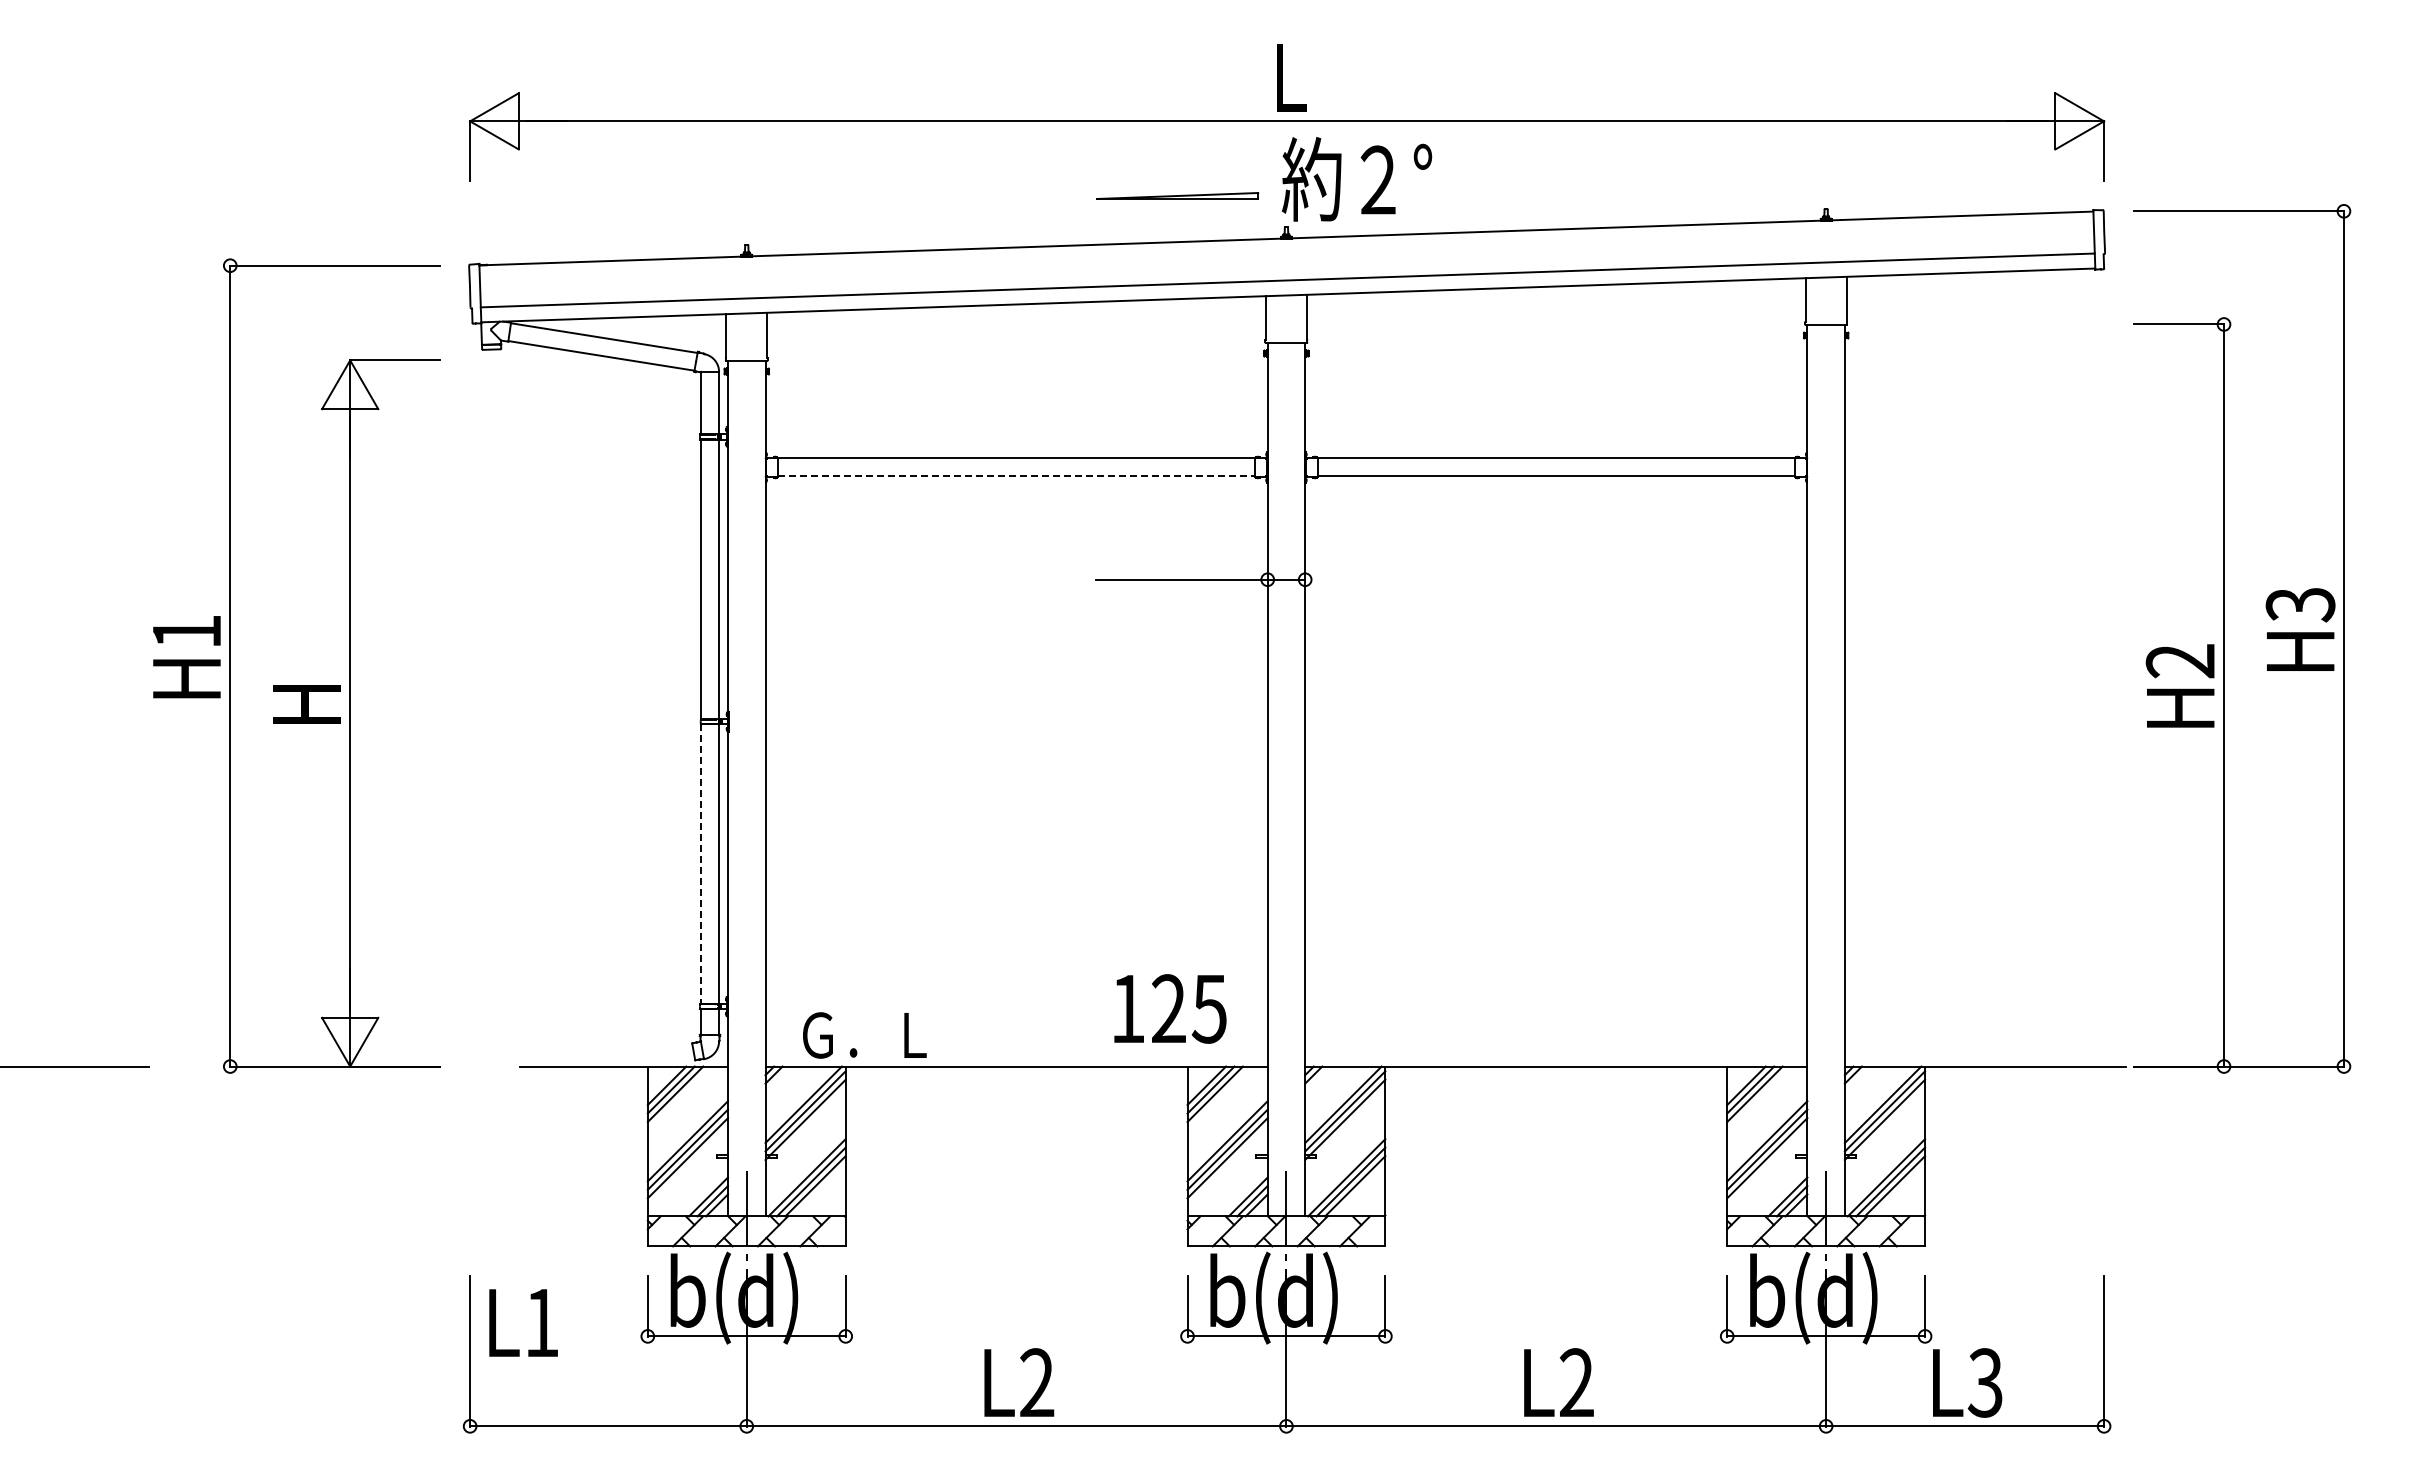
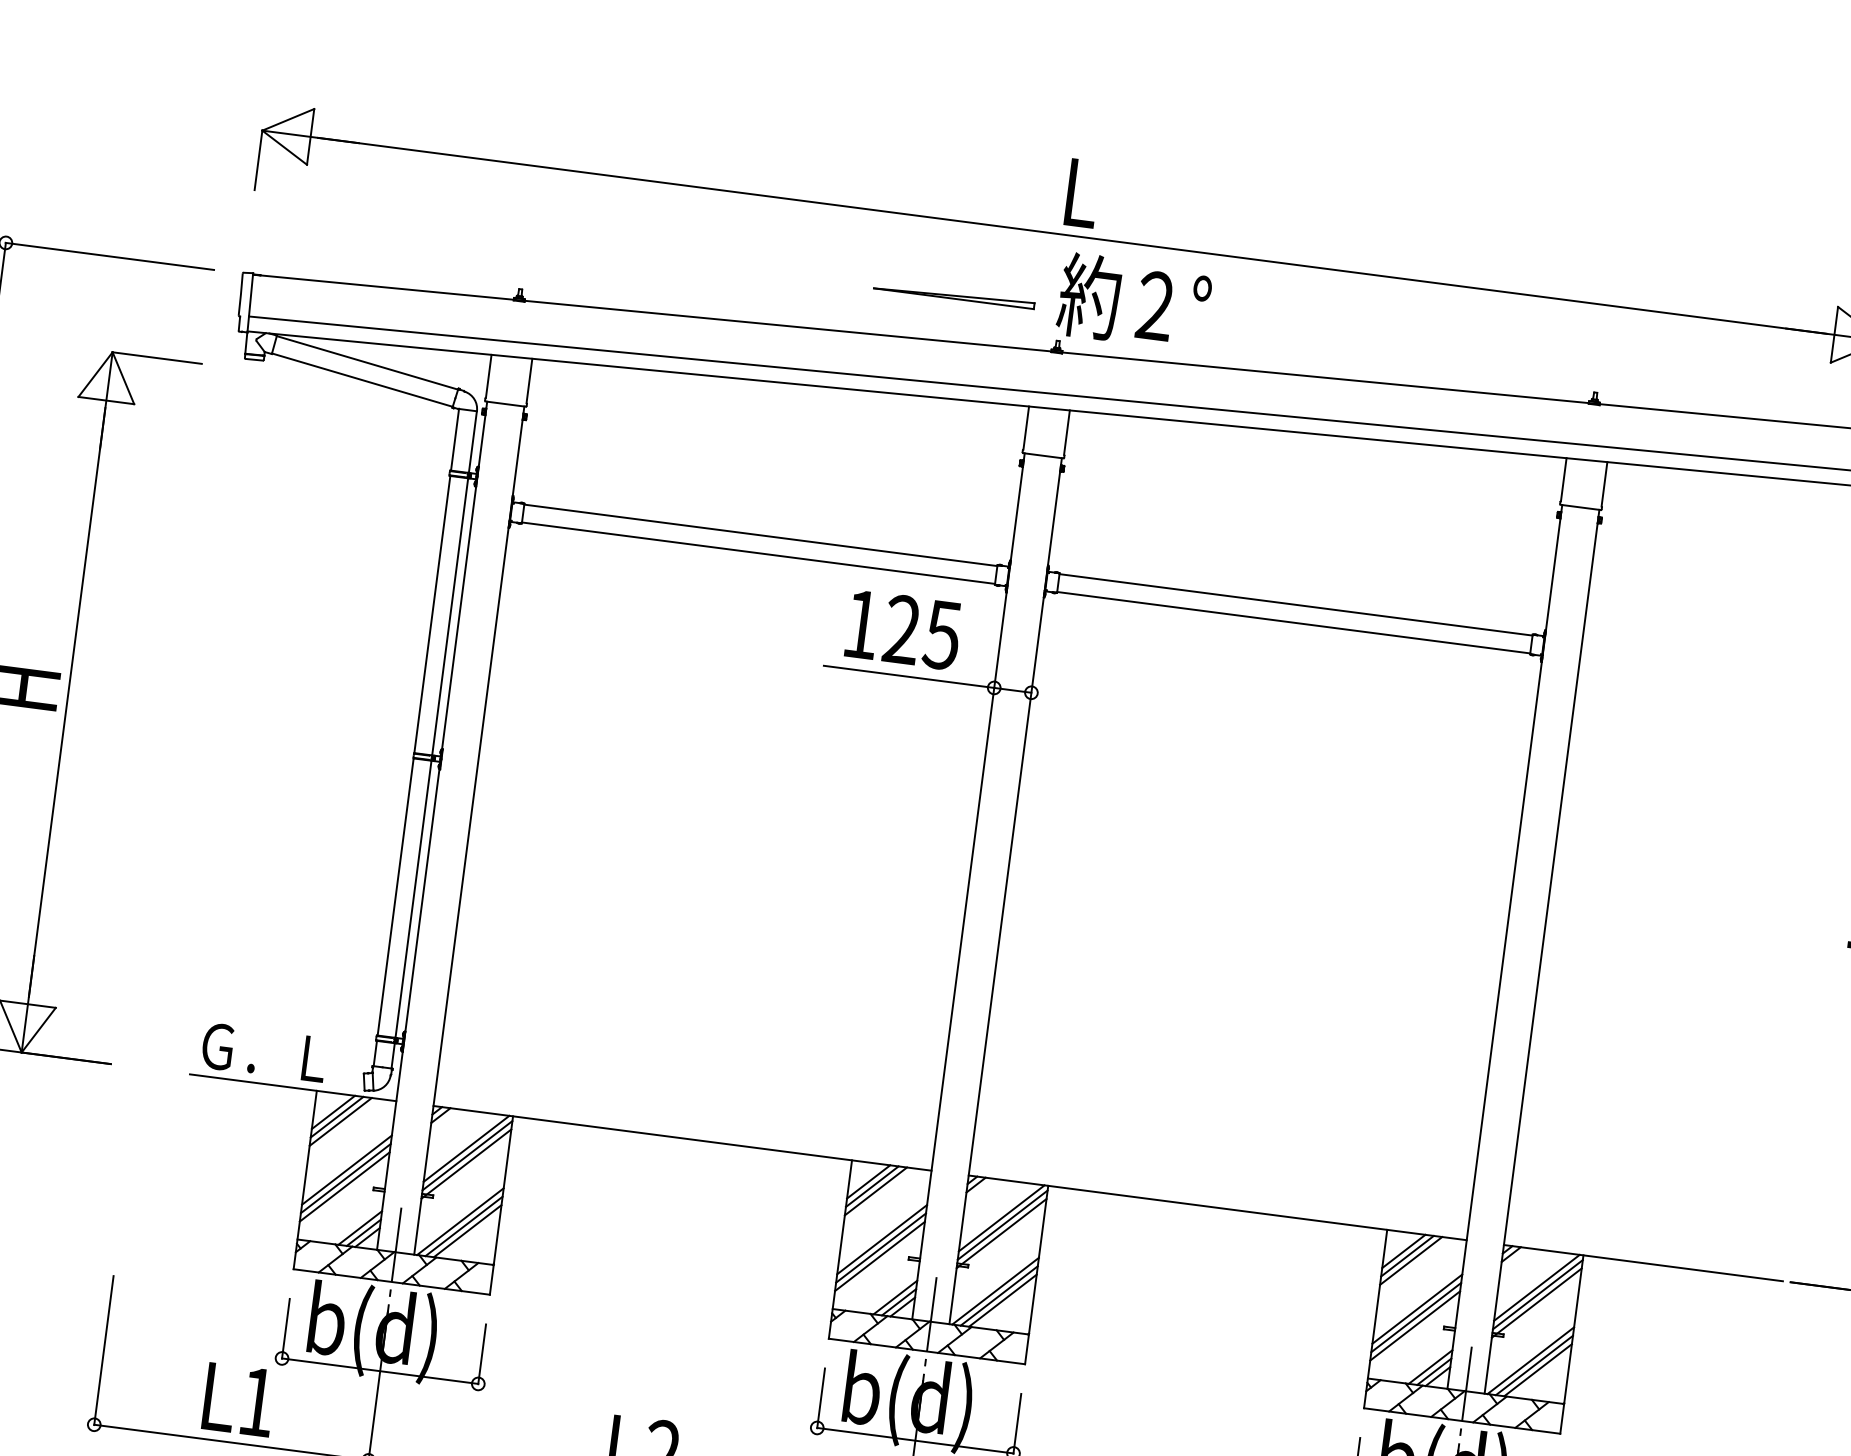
line: (1016, 476) -> (758, 553), dashed -> solid
line: (701, 864) -> (396, 897), dashed -> solid
text: (1170, 1008) -> (903, 629), moved
text: (864, 1035) -> (263, 1052), moved
text: (523, 1322) -> (239, 1399), moved

